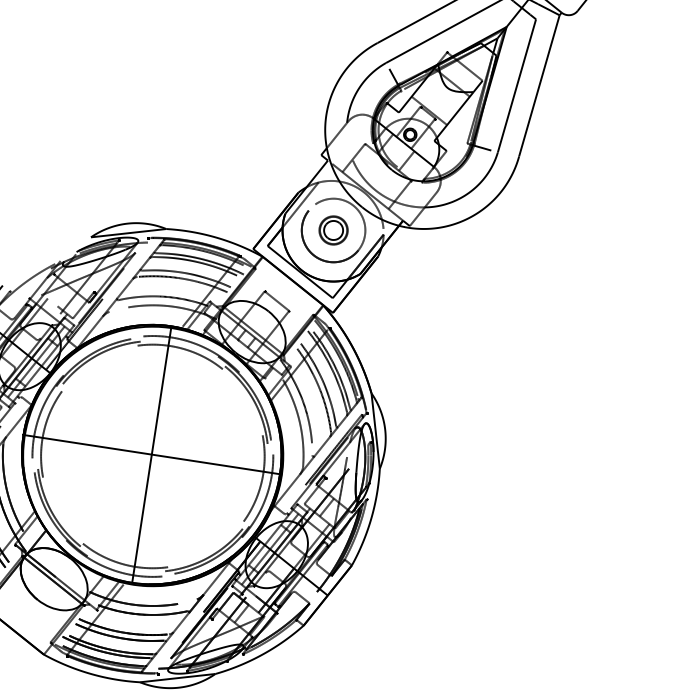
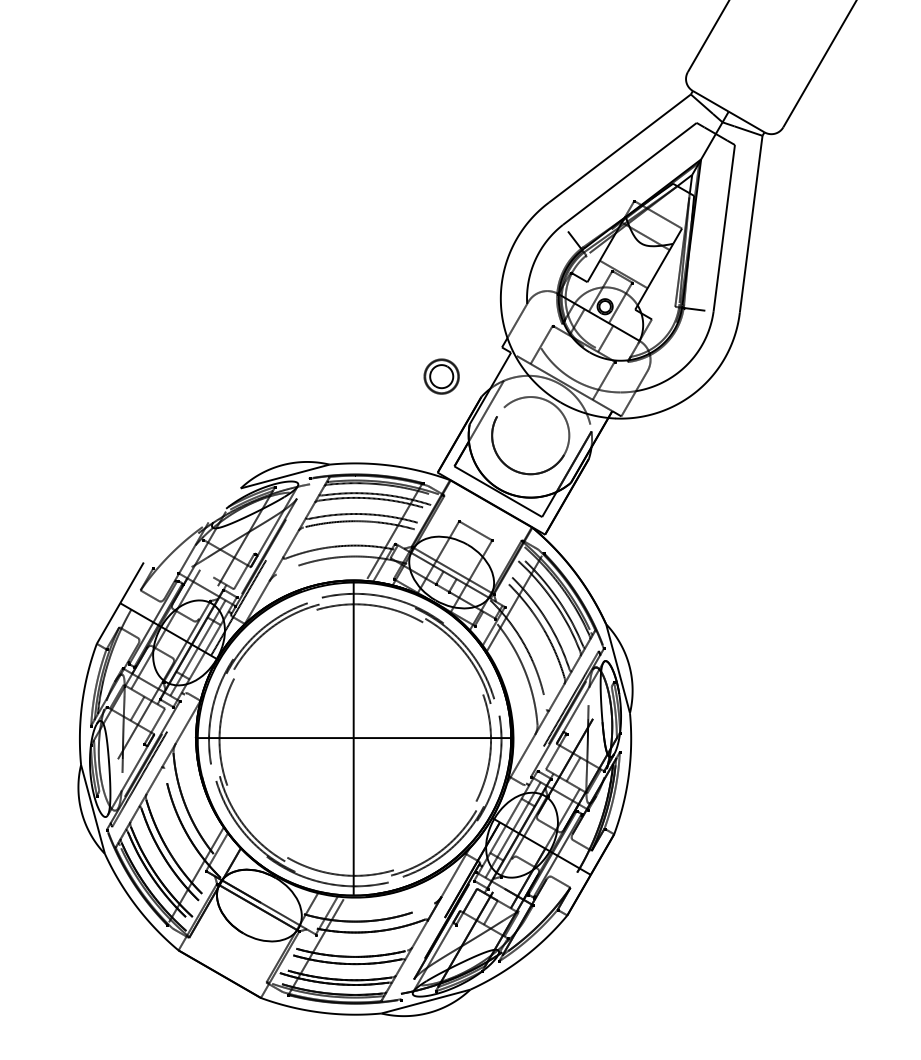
part: (333, 230) -> (441, 376), moved

